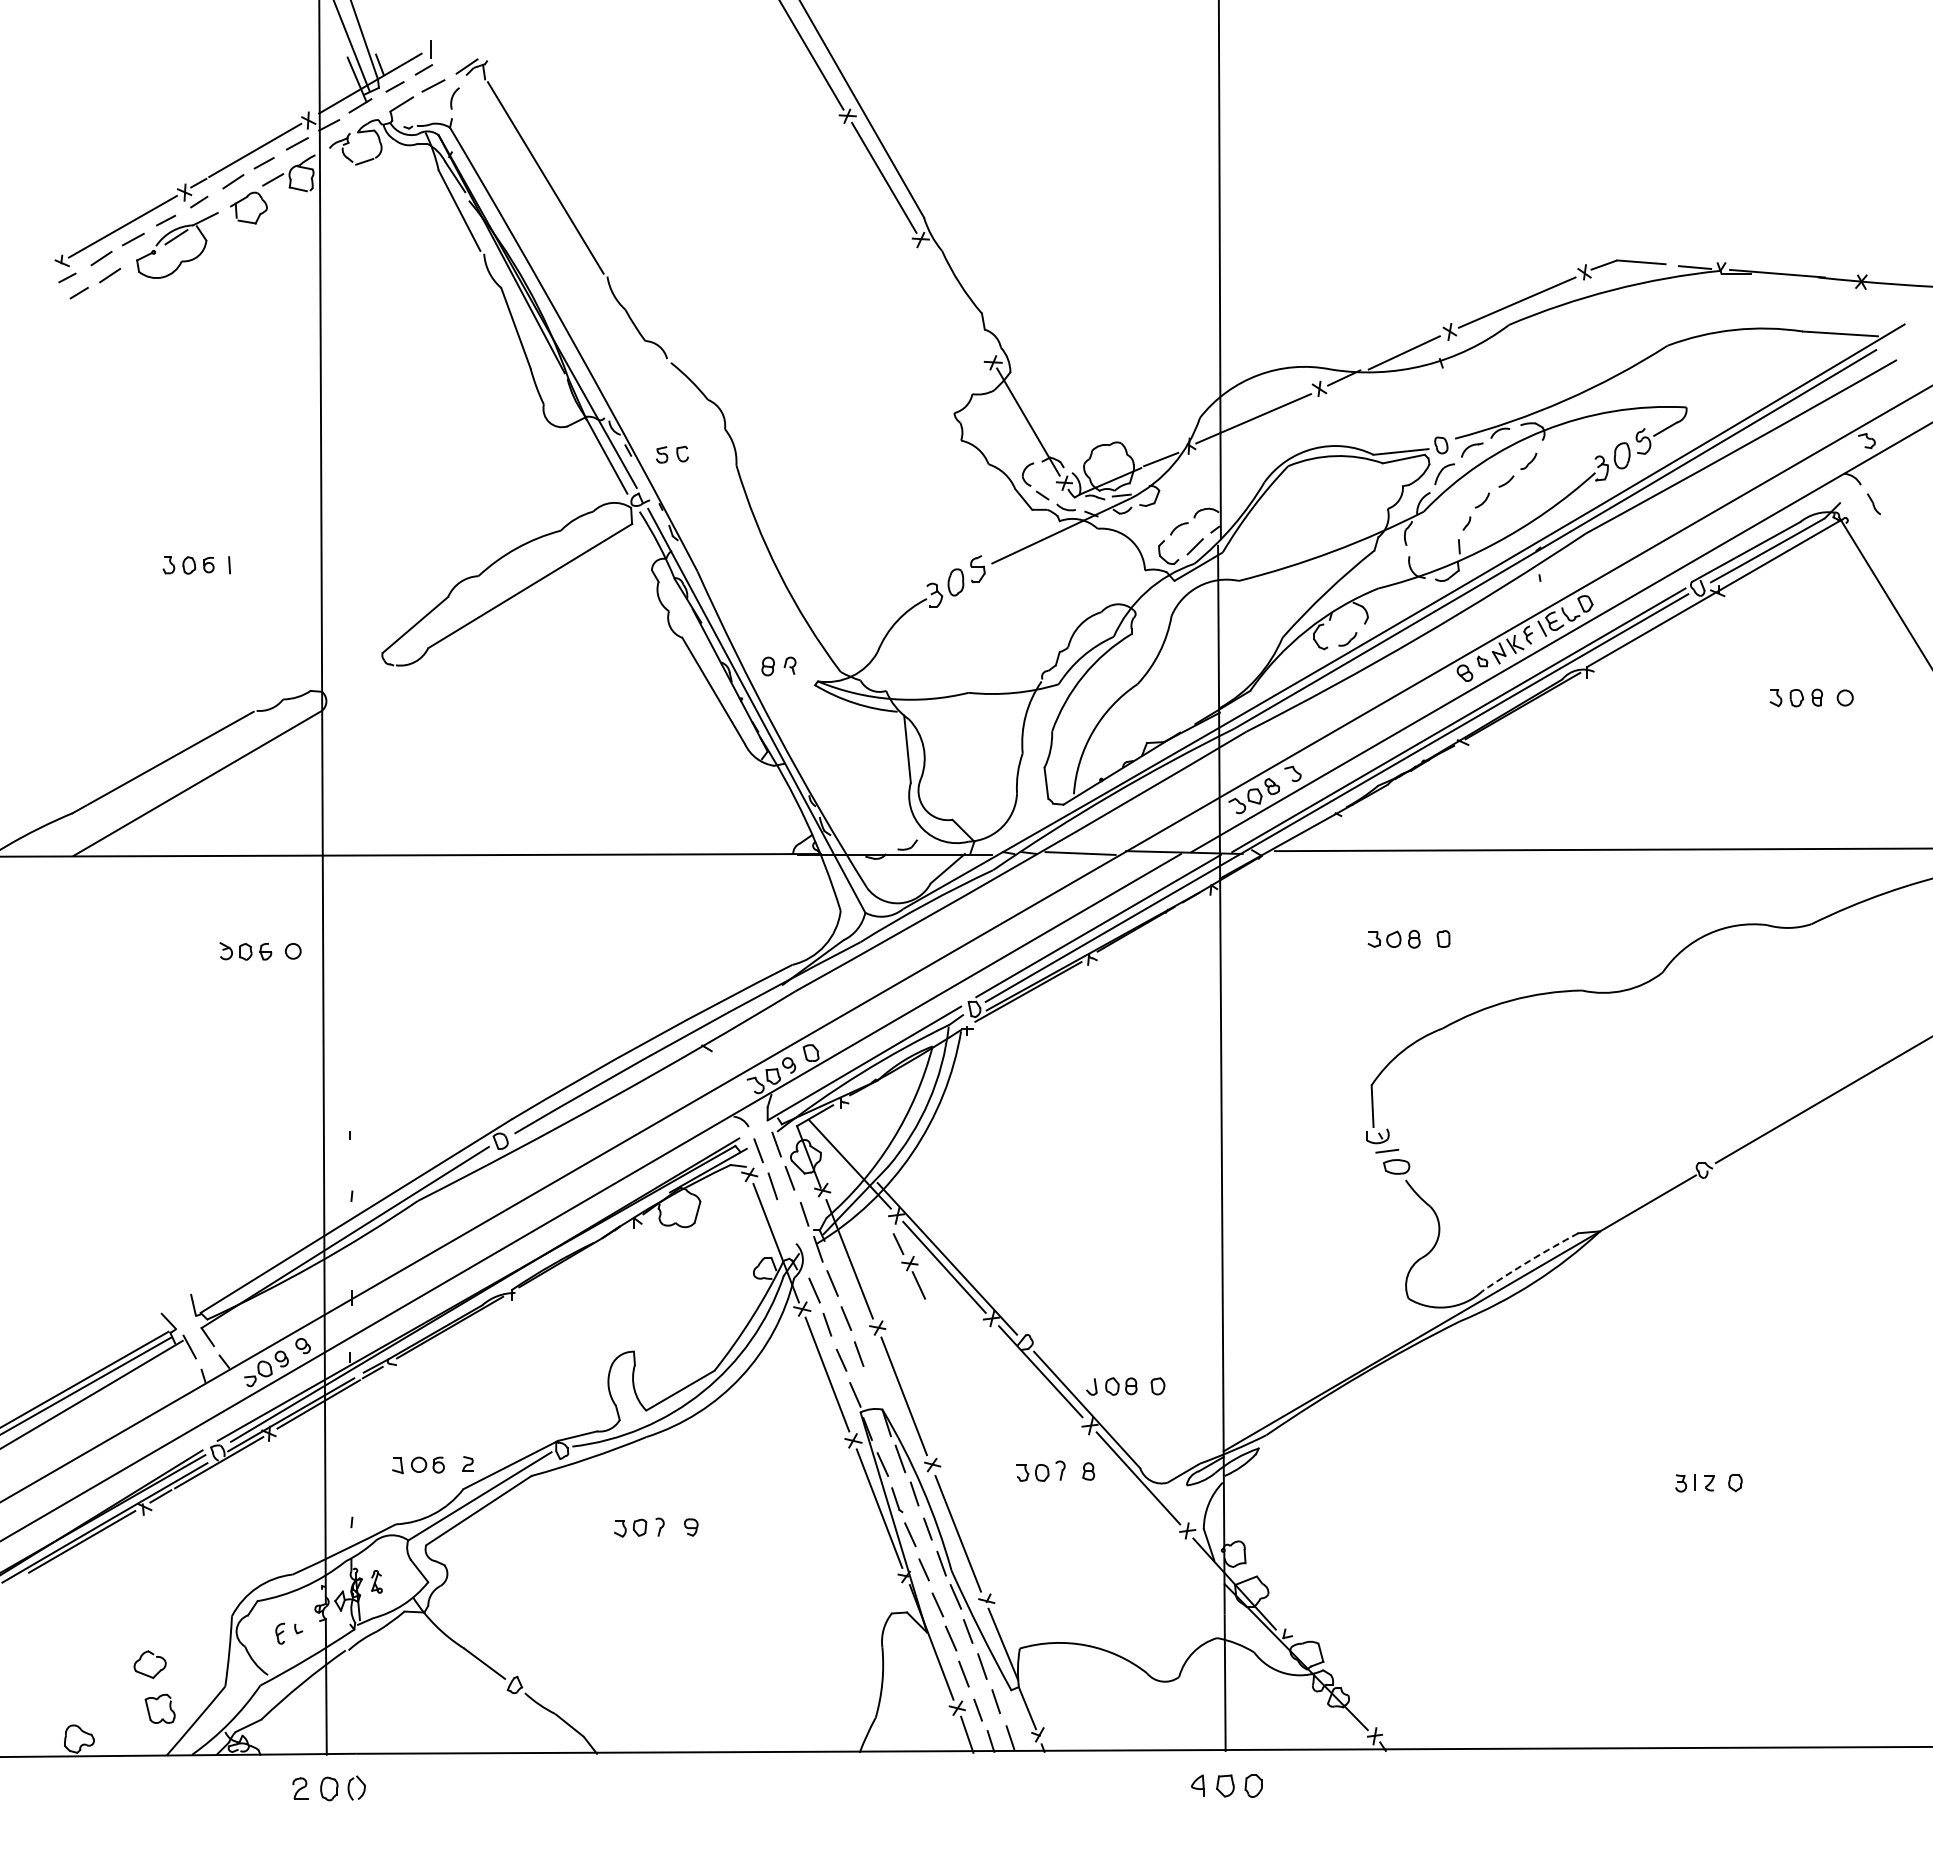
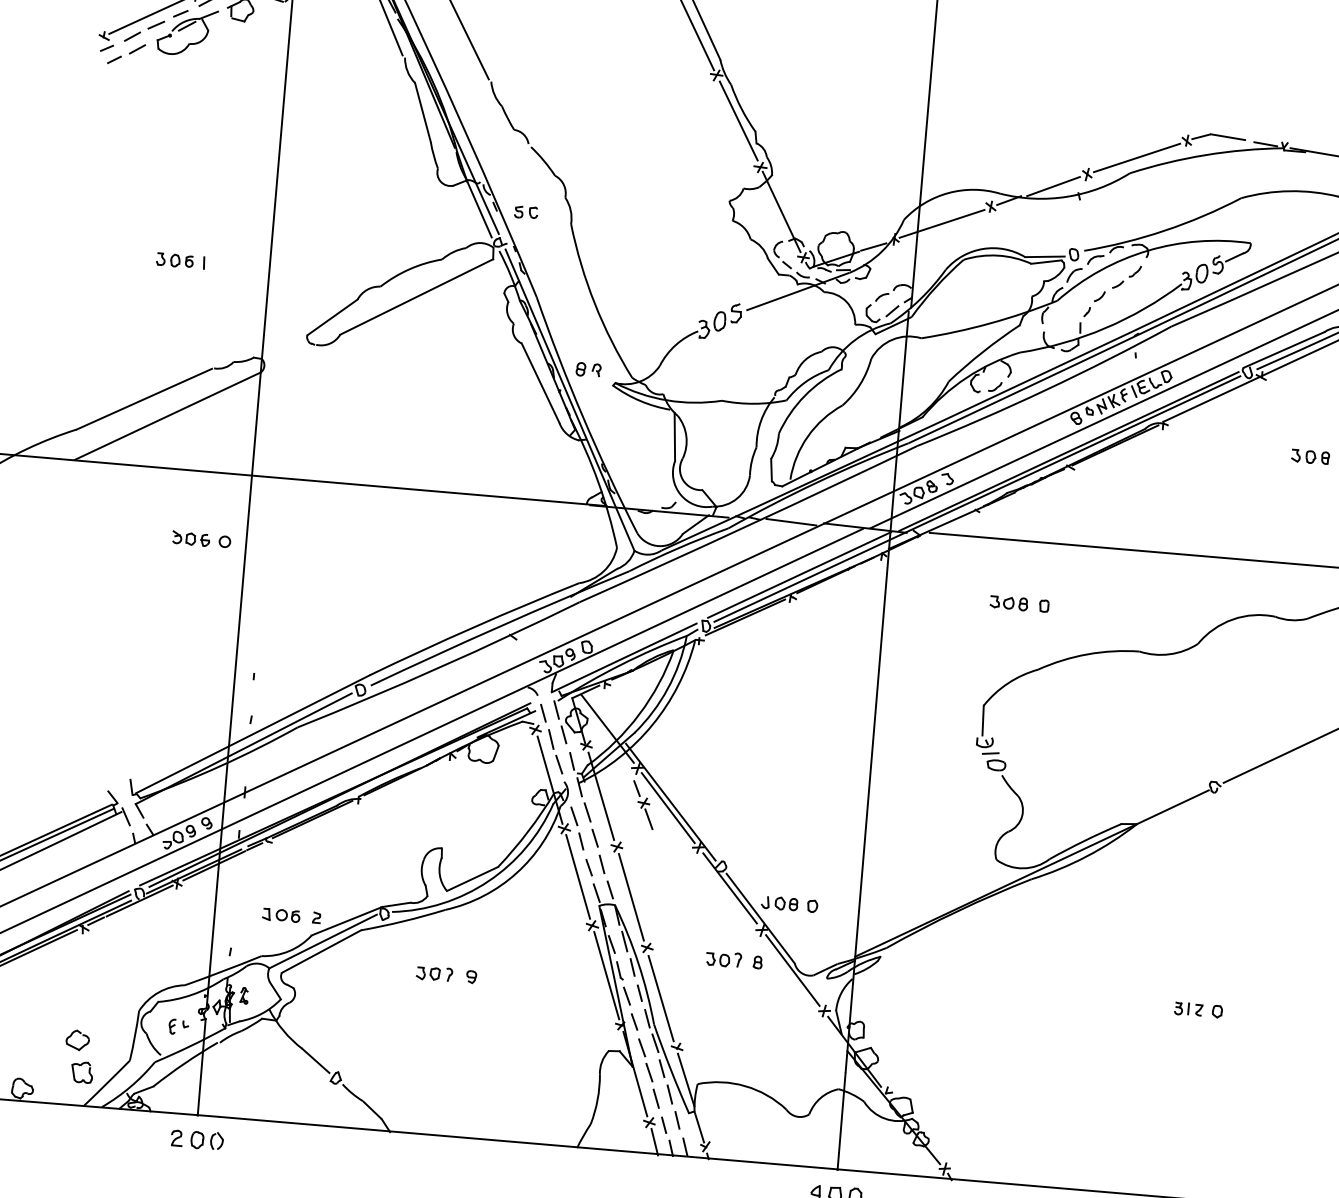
line: (957, 300) -> (738, 120), added
line: (786, 1220) -> (558, 764), added
arc: (1529, 1260) -> (1084, 840), dashed -> solid
line: (873, 1388) -> (610, 889), added

